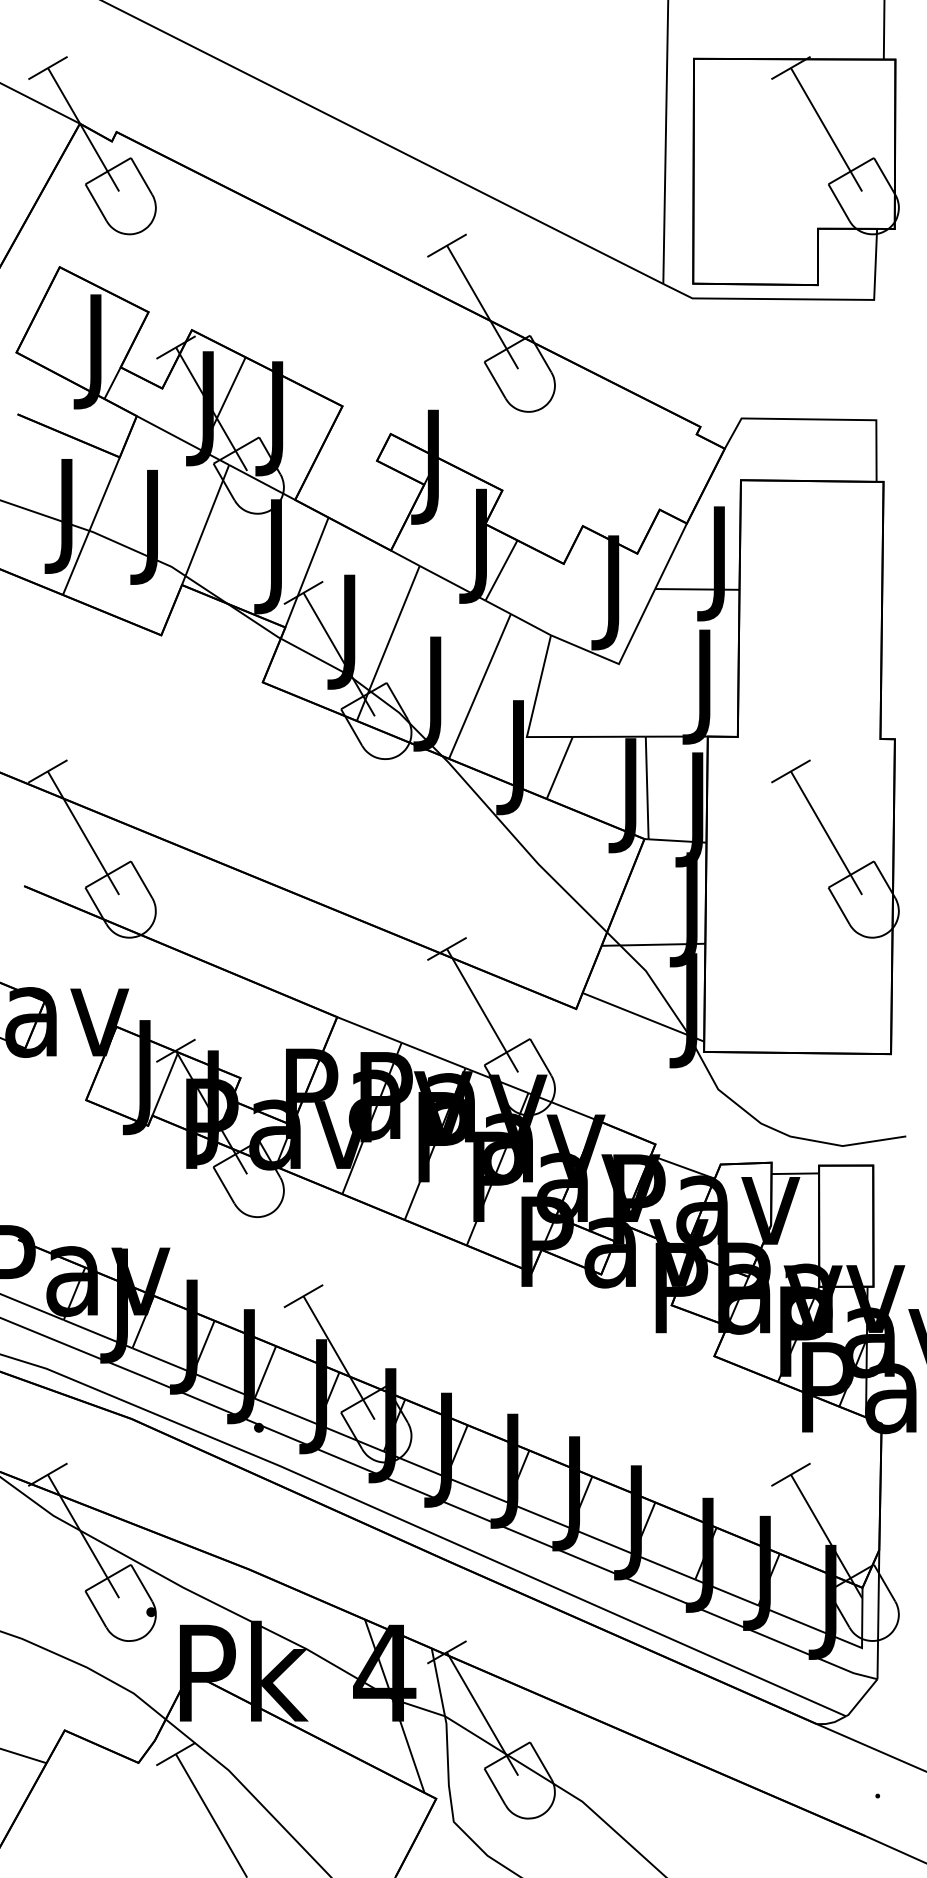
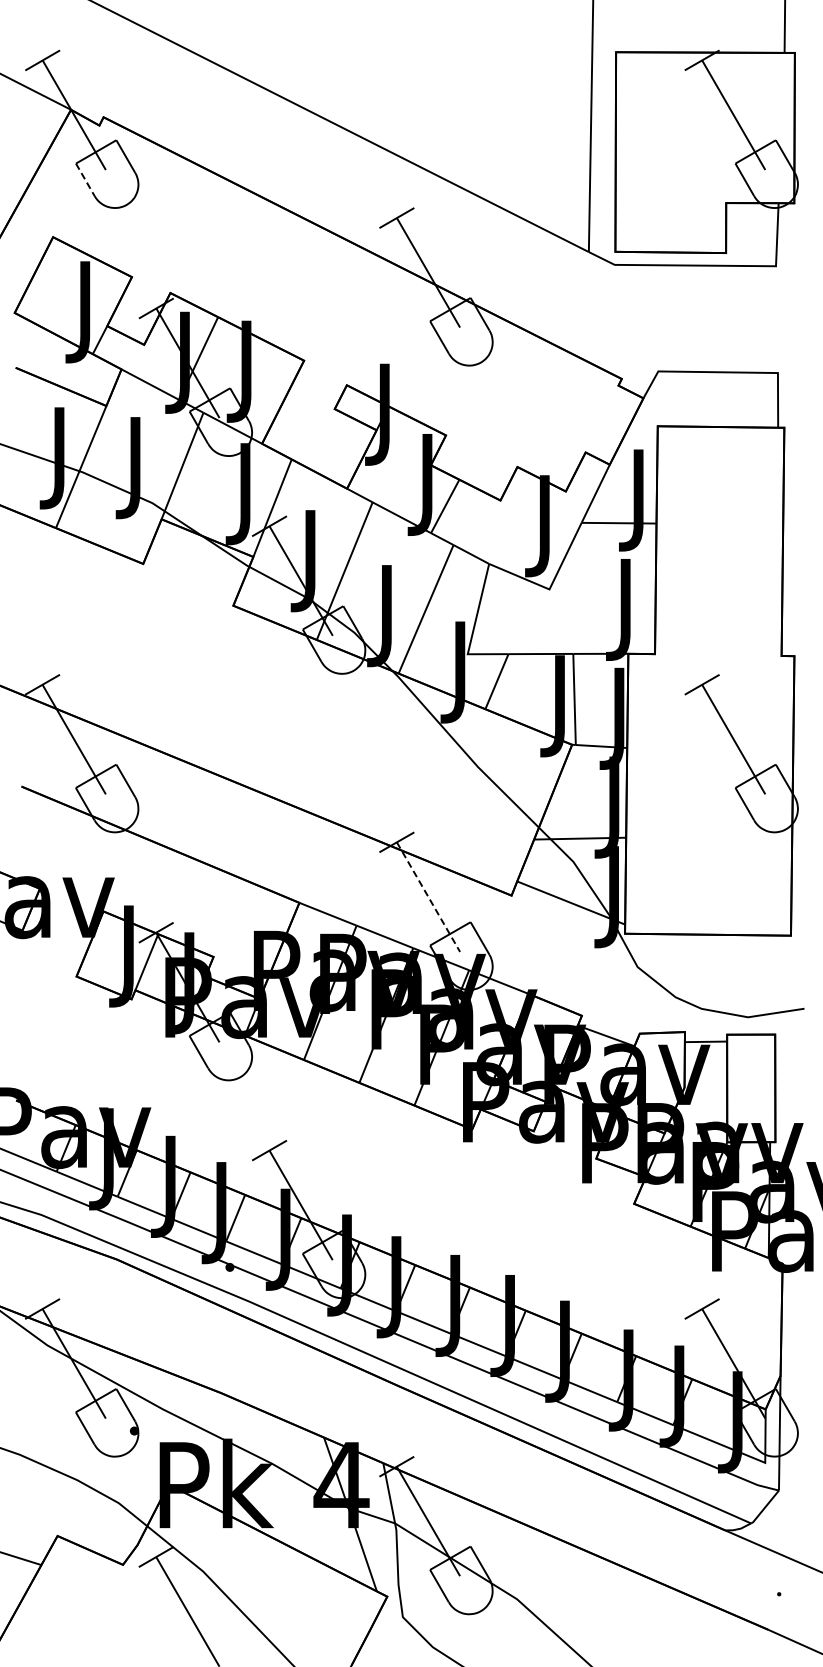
line: (96, 202) -> (85, 179), solid -> dashed
line: (482, 1011) -> (428, 897), solid -> dashed

